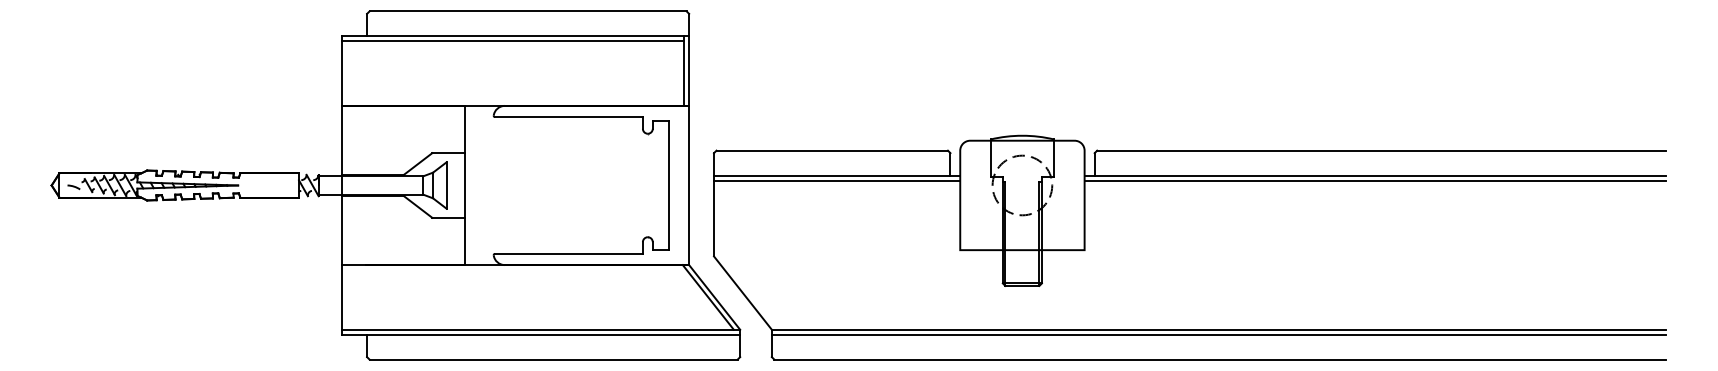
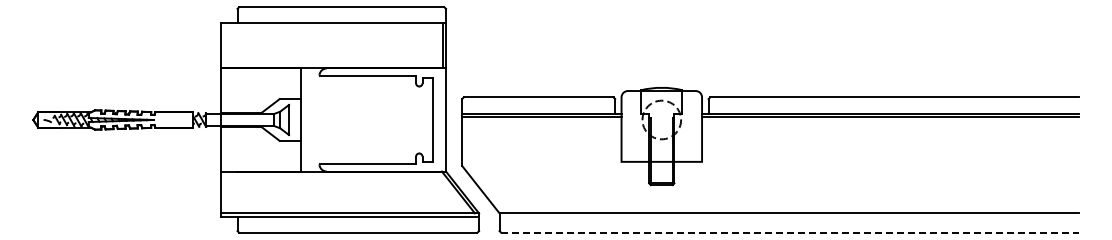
line: (512, 41) -> (331, 26), removed
line: (1218, 334) -> (788, 216), removed
line: (1219, 359) -> (789, 232), solid -> dashed

